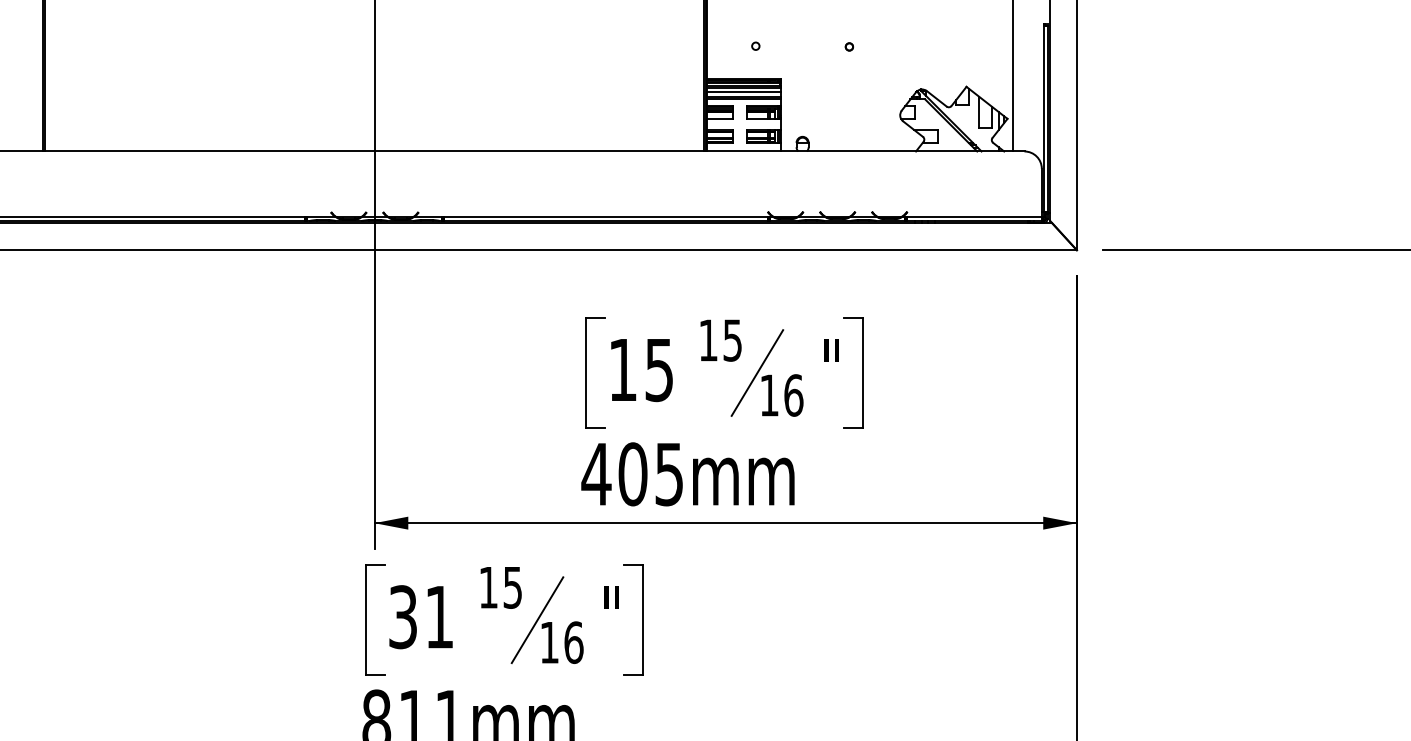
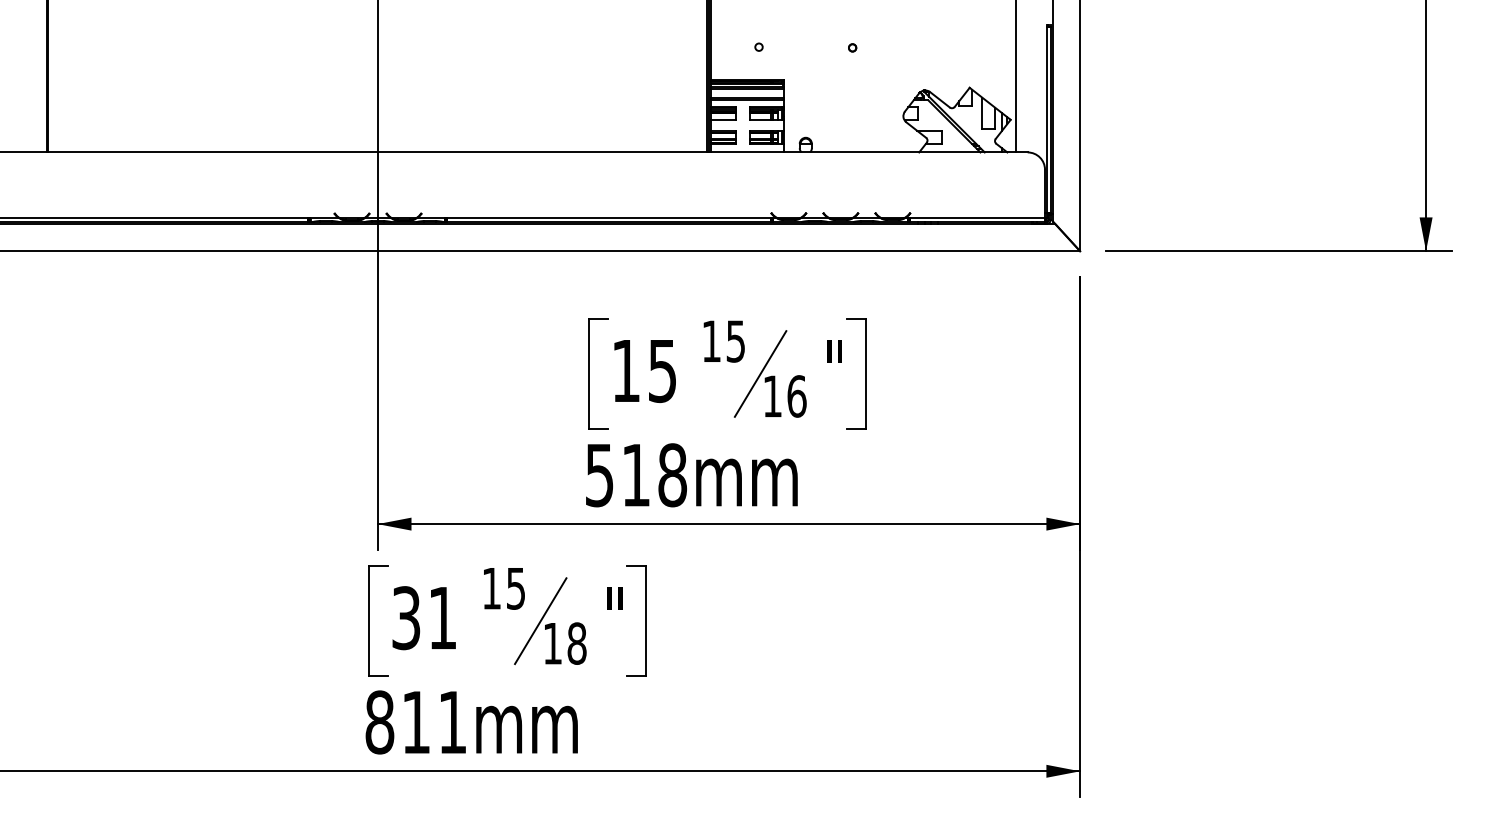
line: (744, 92) -> (747, 93), removed
text: (632, 474) -> (635, 475), 405mm -> 518mm
text: (573, 642) -> (576, 643), 16 -> 18

